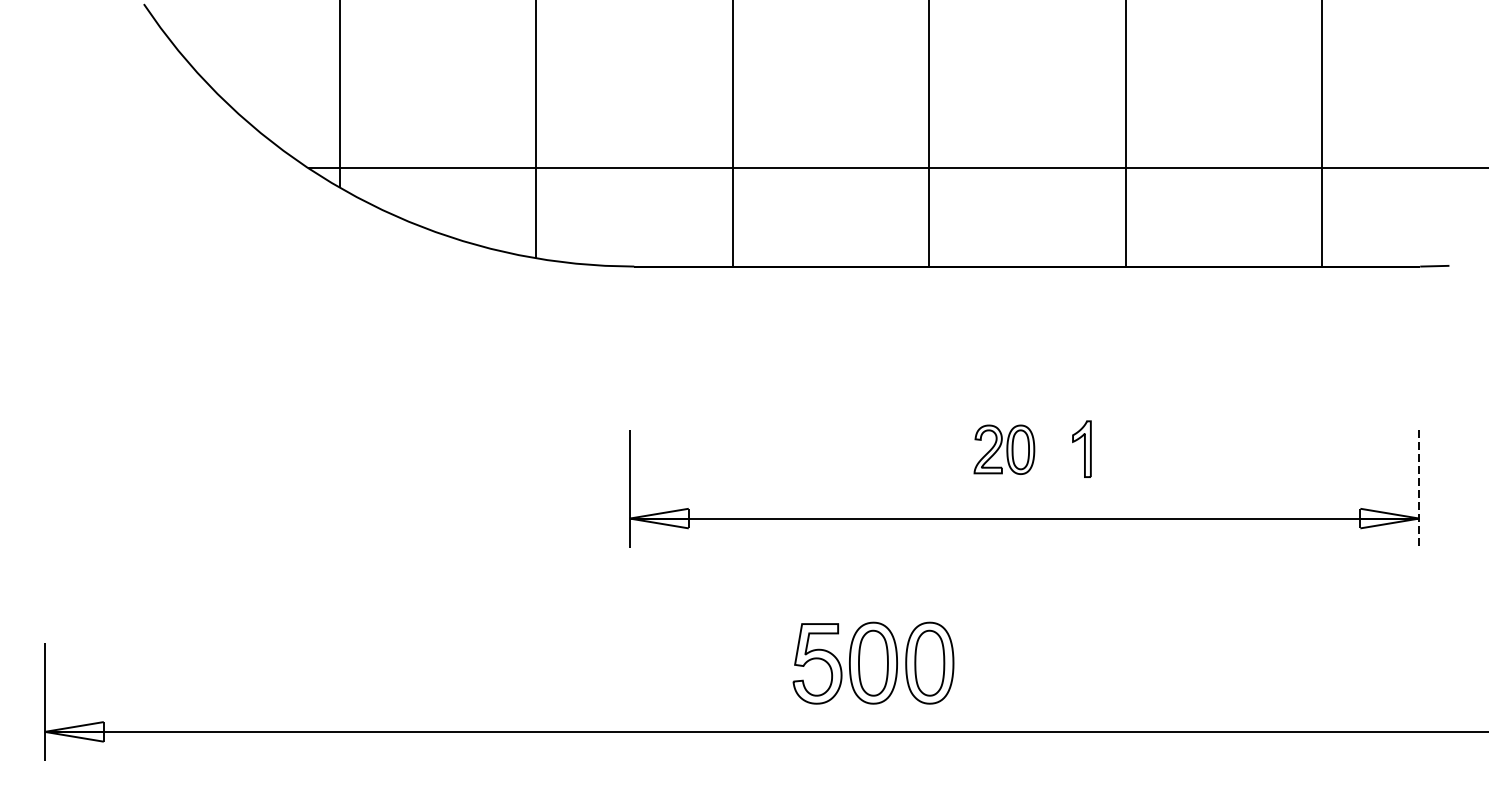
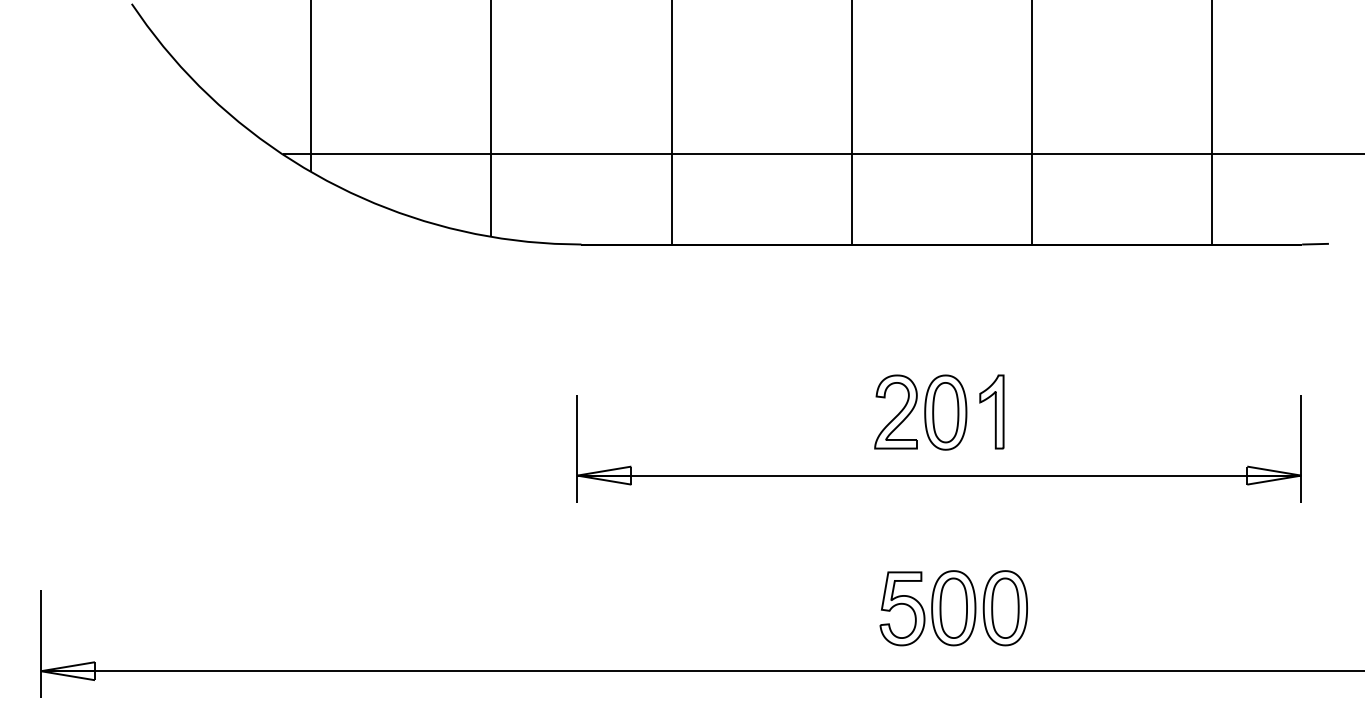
part: (1081, 448) -> (991, 411), size x1.43
part: (1004, 449) -> (920, 412), size x1.67
line: (1419, 490) -> (1301, 449), dashed -> solid
part: (873, 663) -> (953, 608), moved

